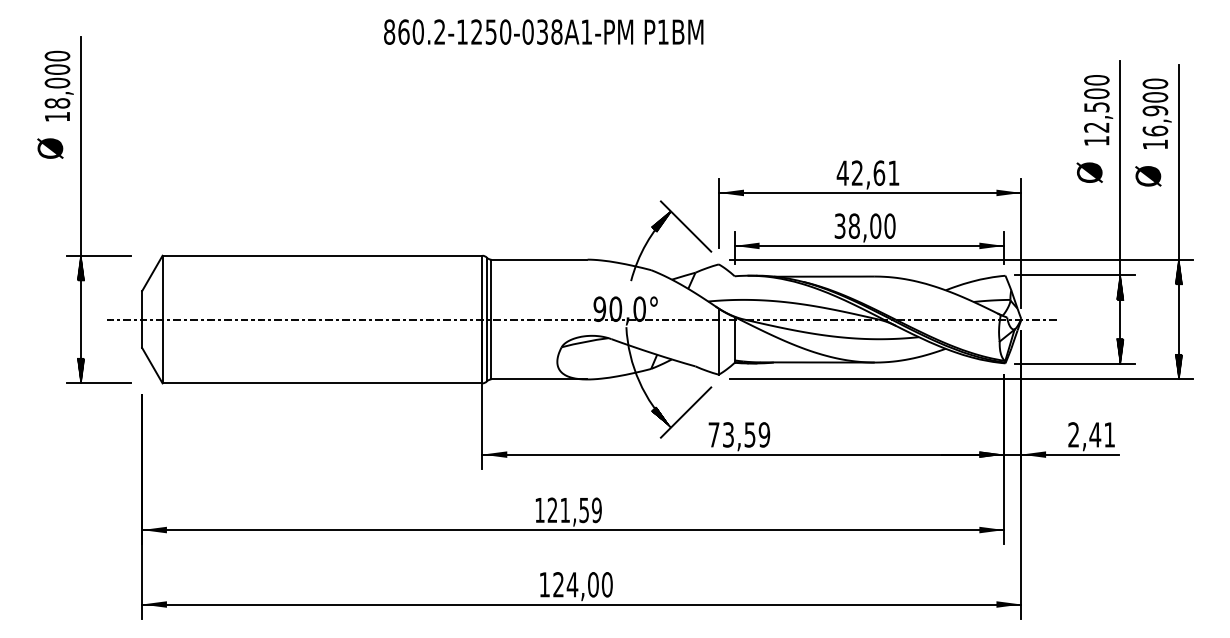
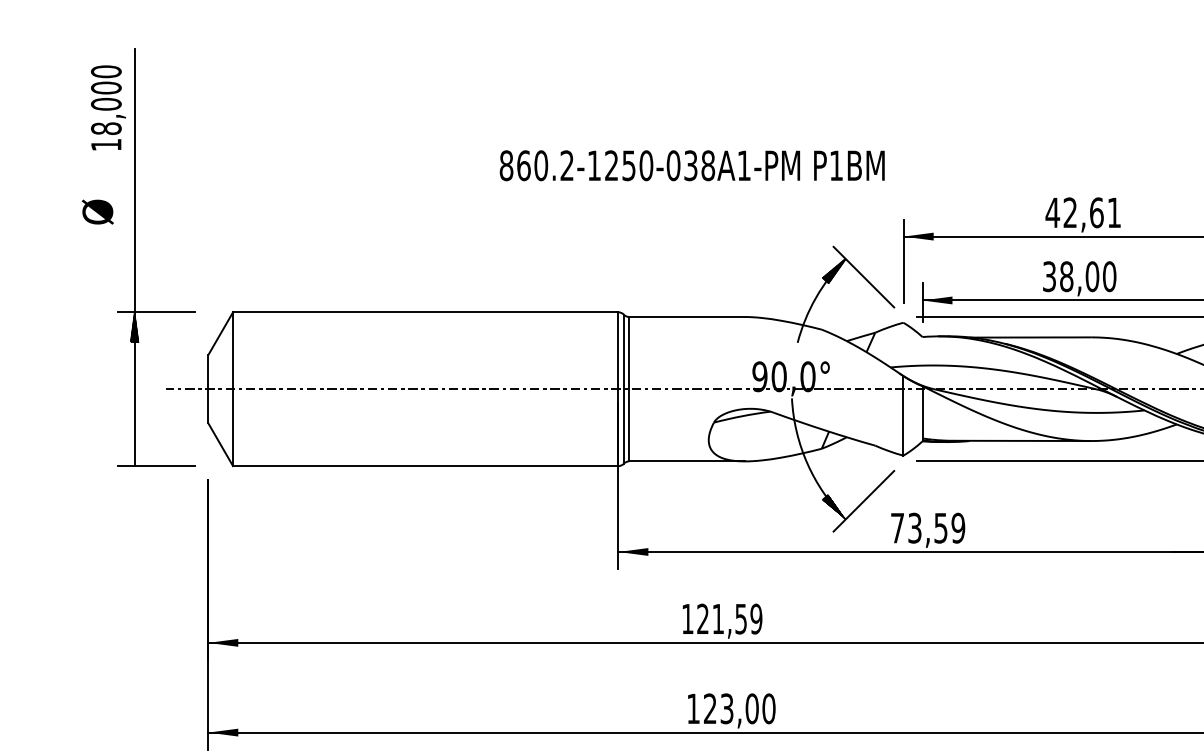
text: (543, 31) -> (692, 164), moved
text: (50, 148) -> (97, 211), moved
hatch: (80, 370) -> (134, 450), removed
text: (572, 584) -> (727, 708), 124,00 -> 123,00

